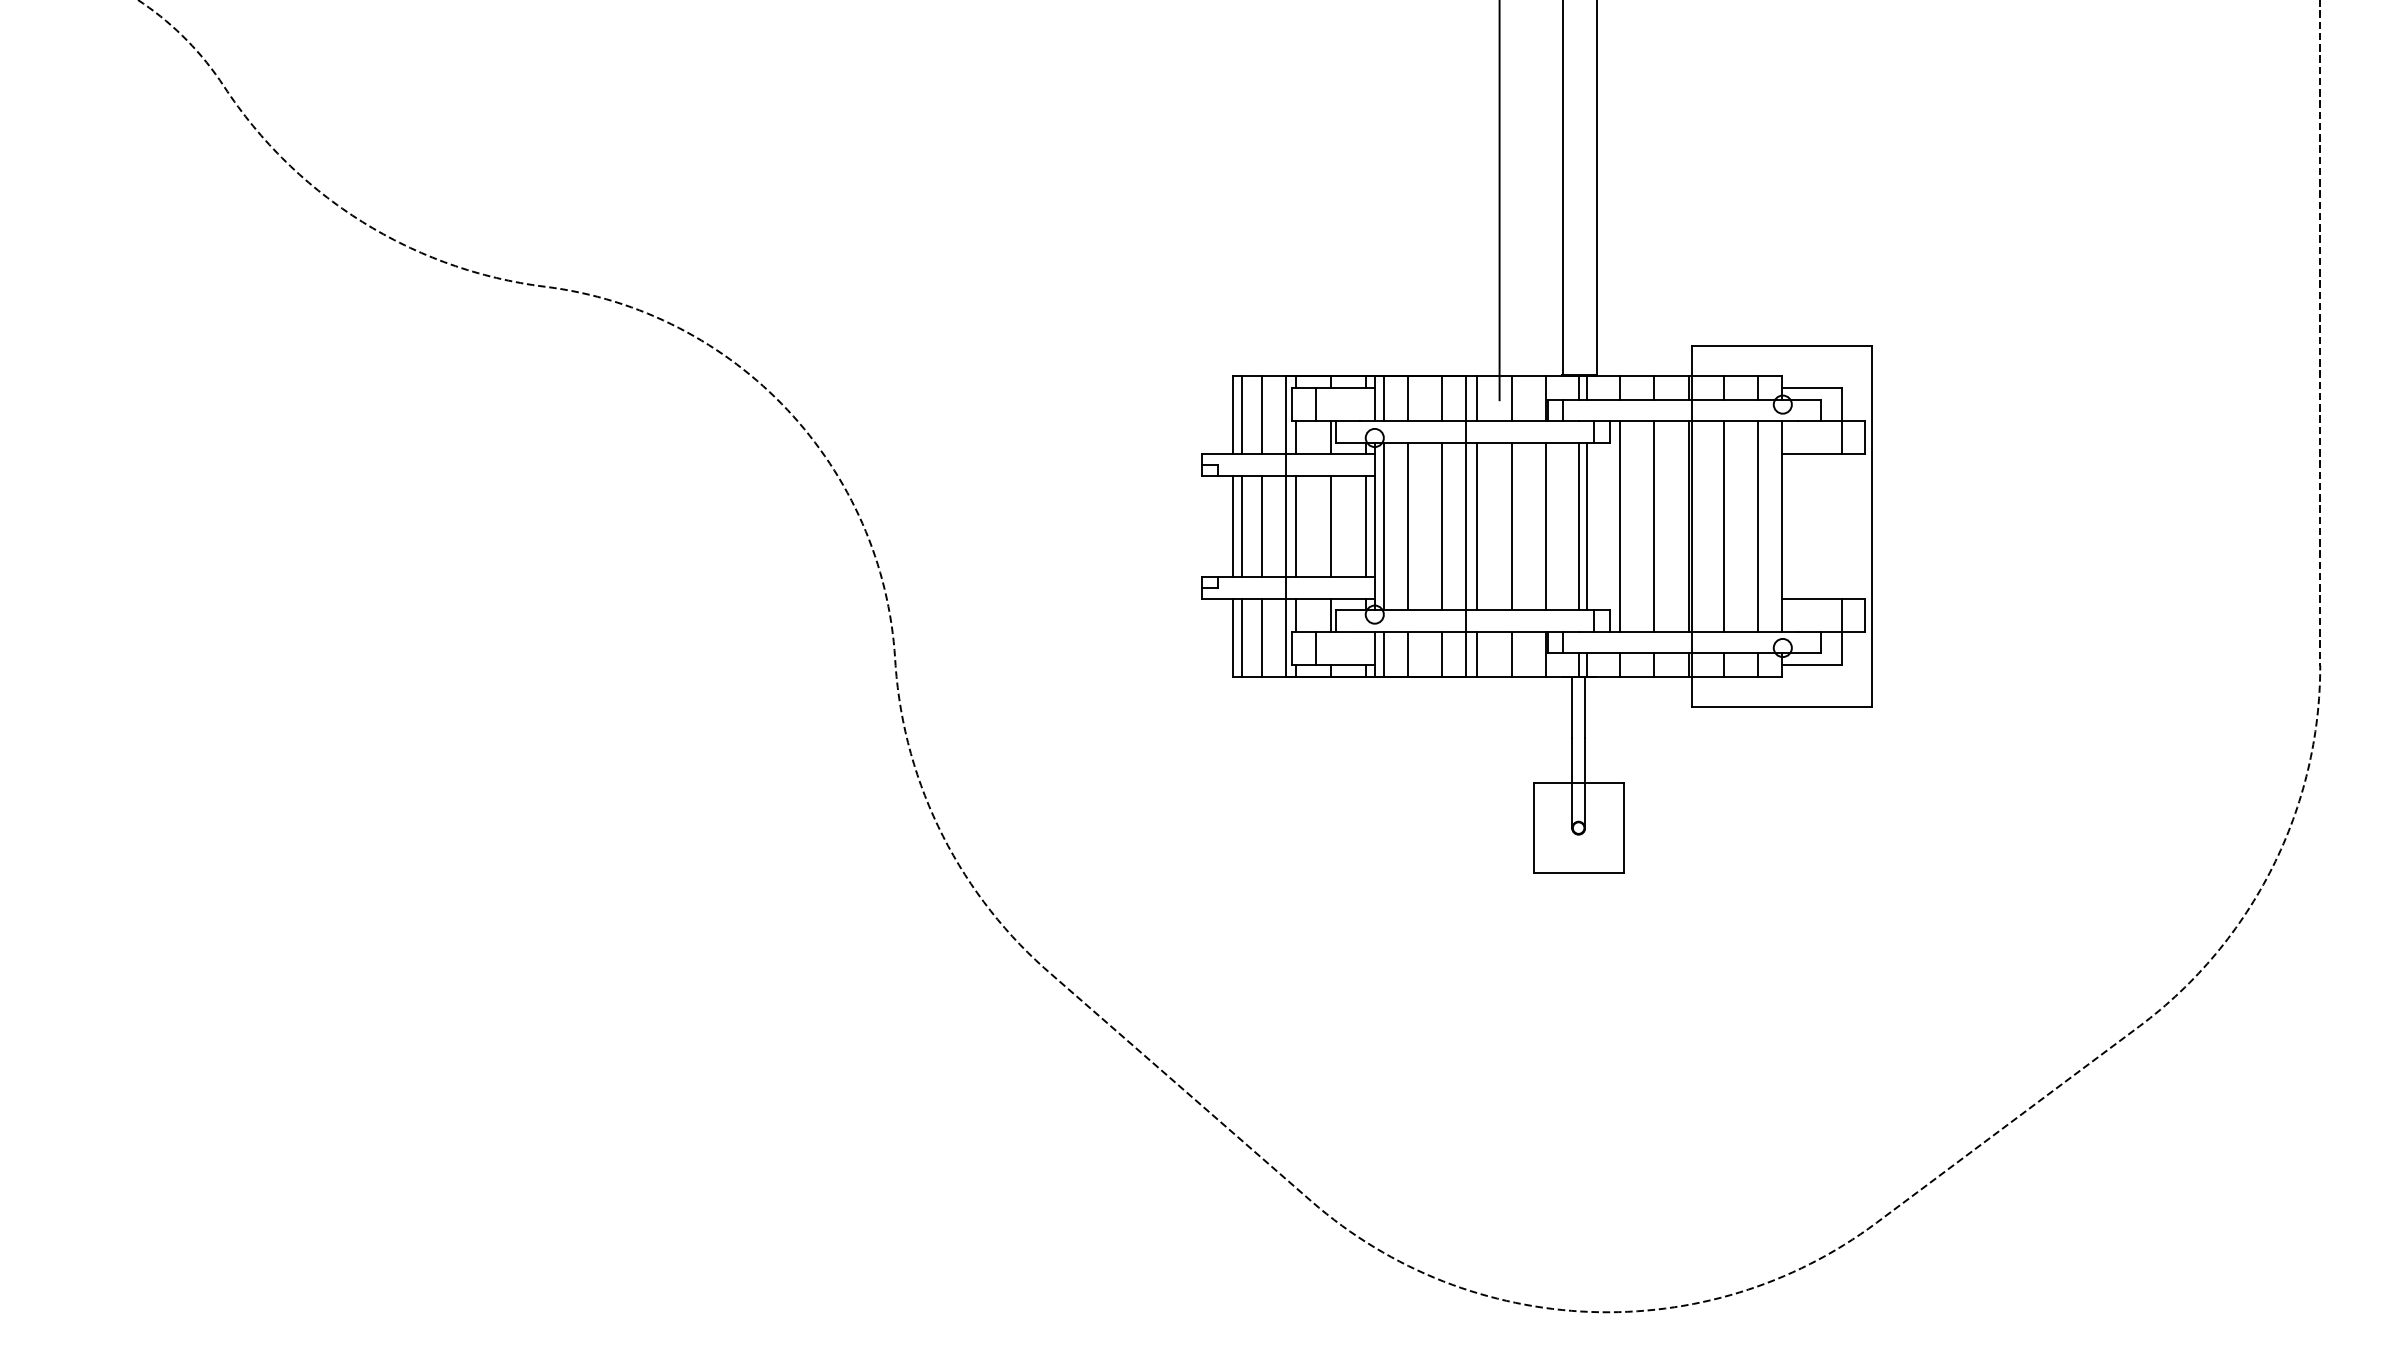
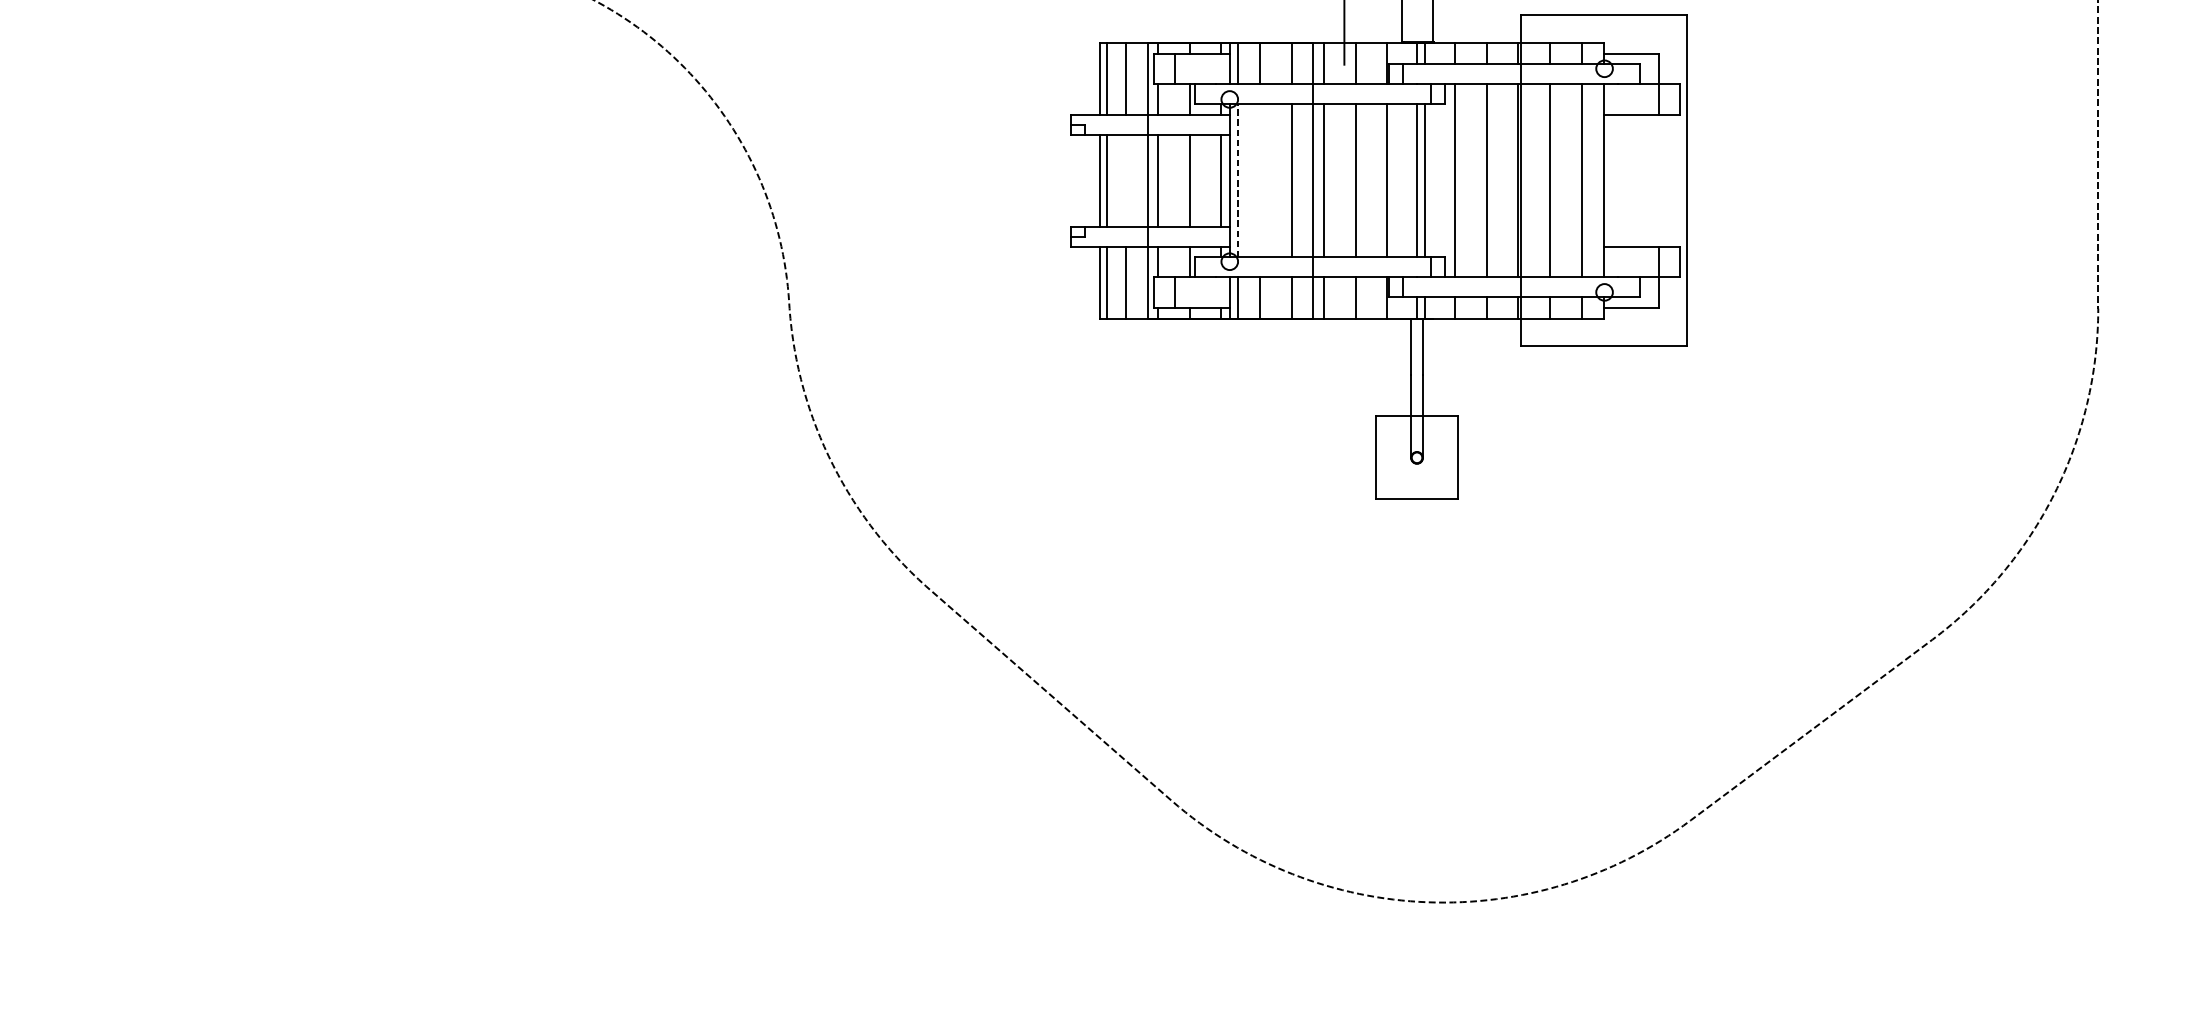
line: (1261, 526) -> (1125, 180), removed
line: (1383, 526) -> (1237, 180), solid -> dashed
line: (1407, 526) -> (1259, 180), removed

